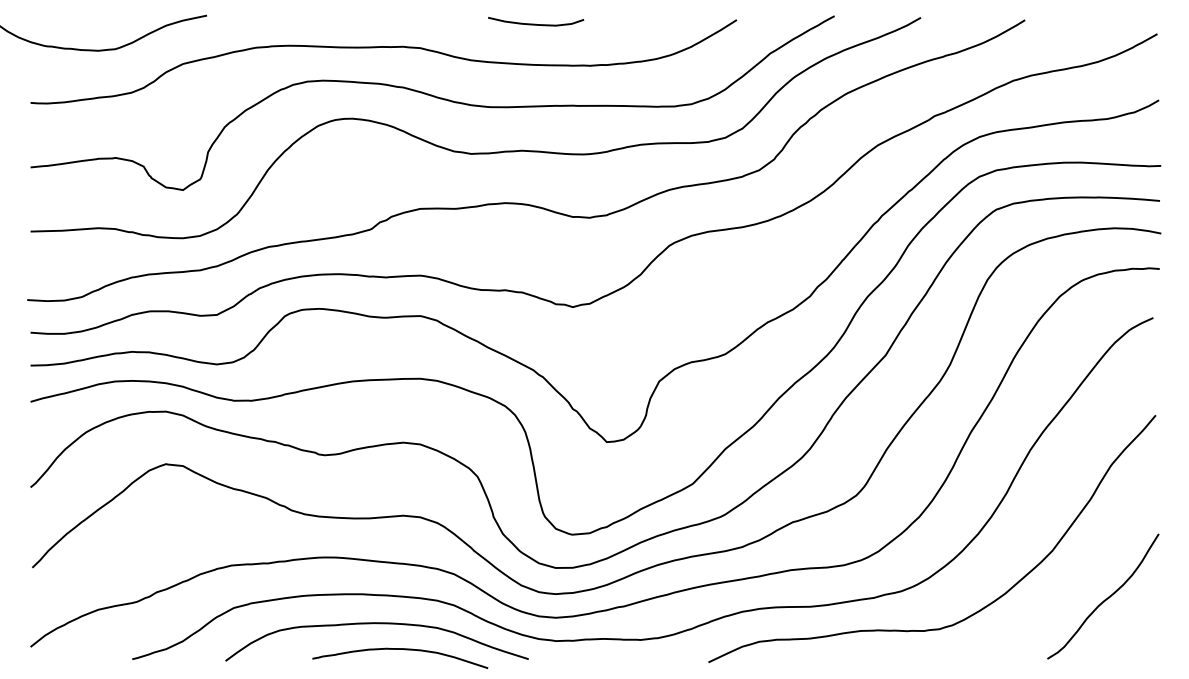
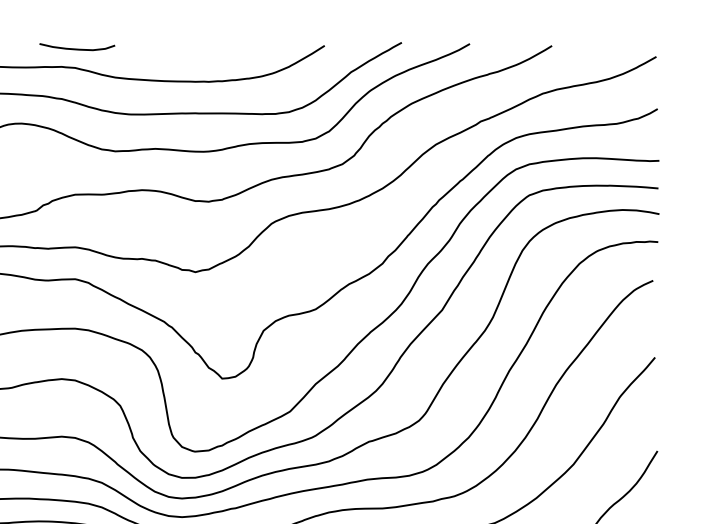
curve: (535, 23) -> (76, 48), moved

